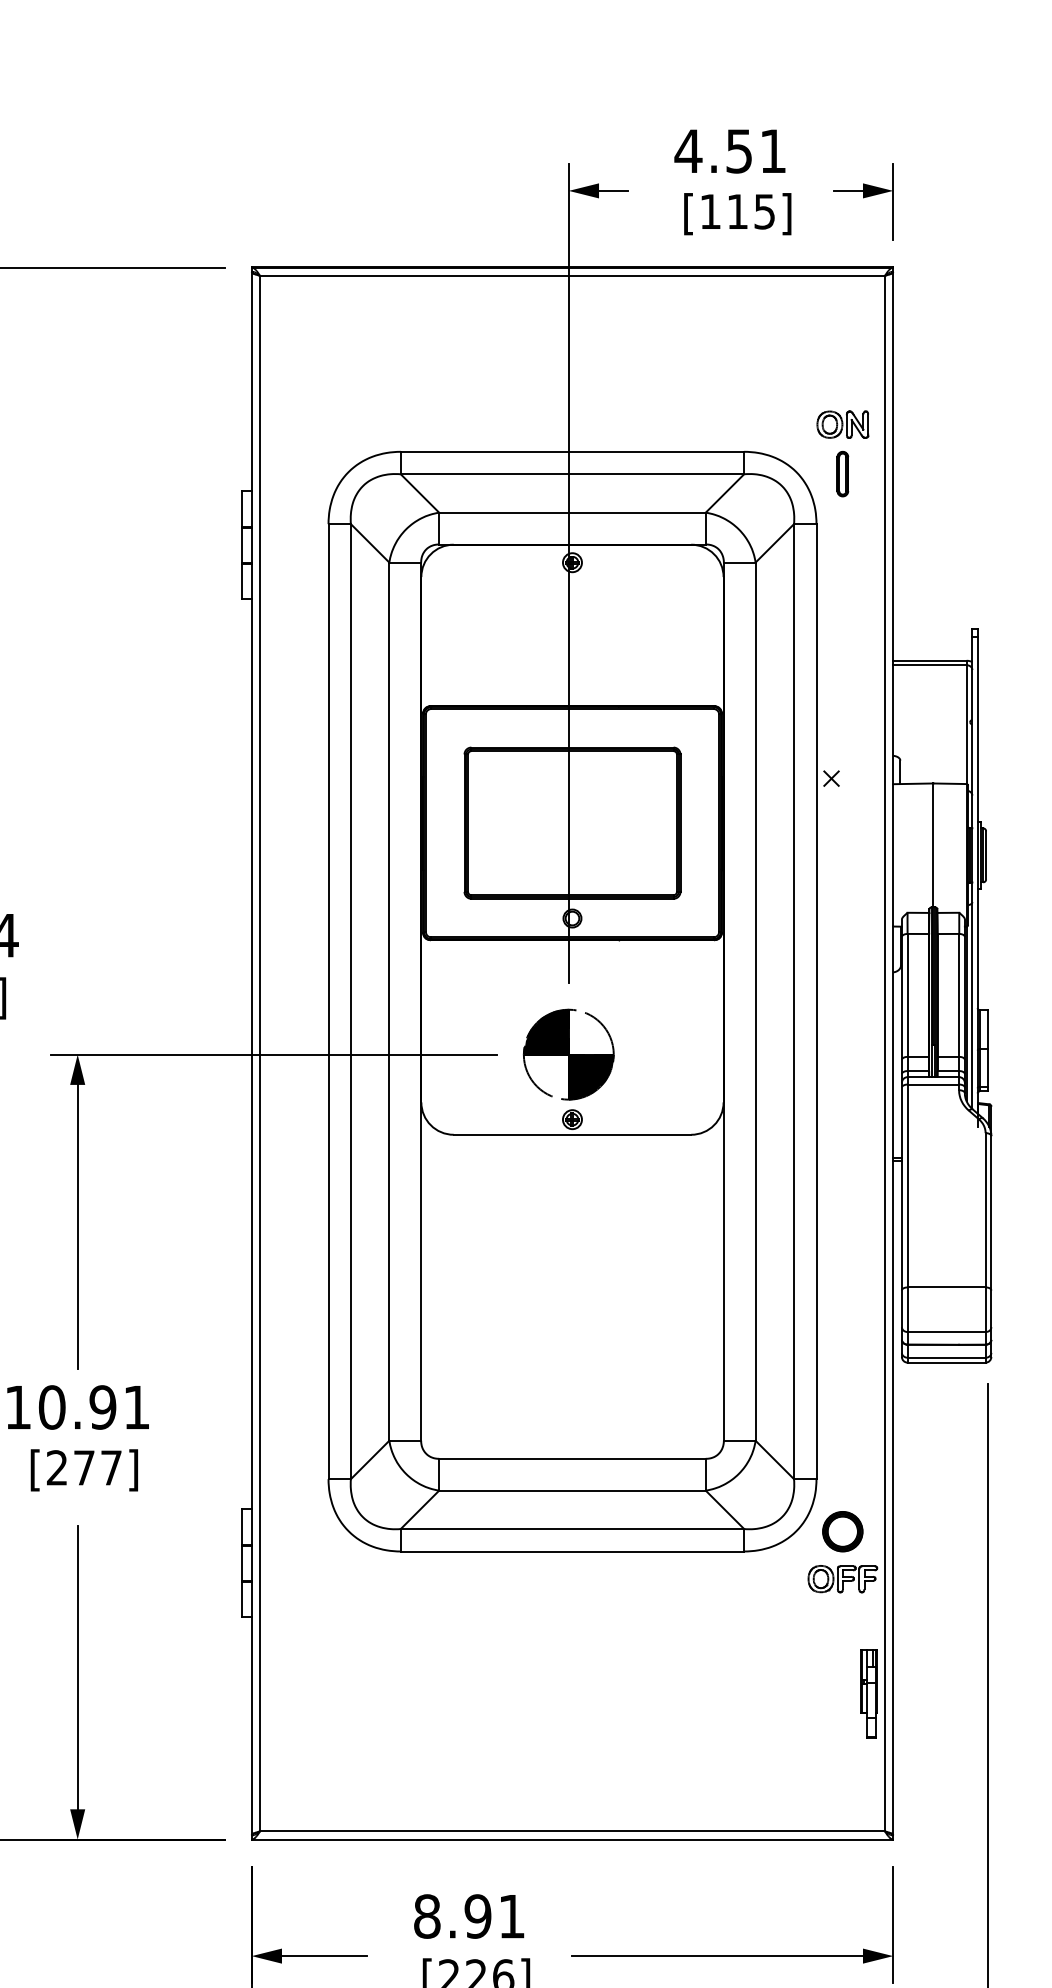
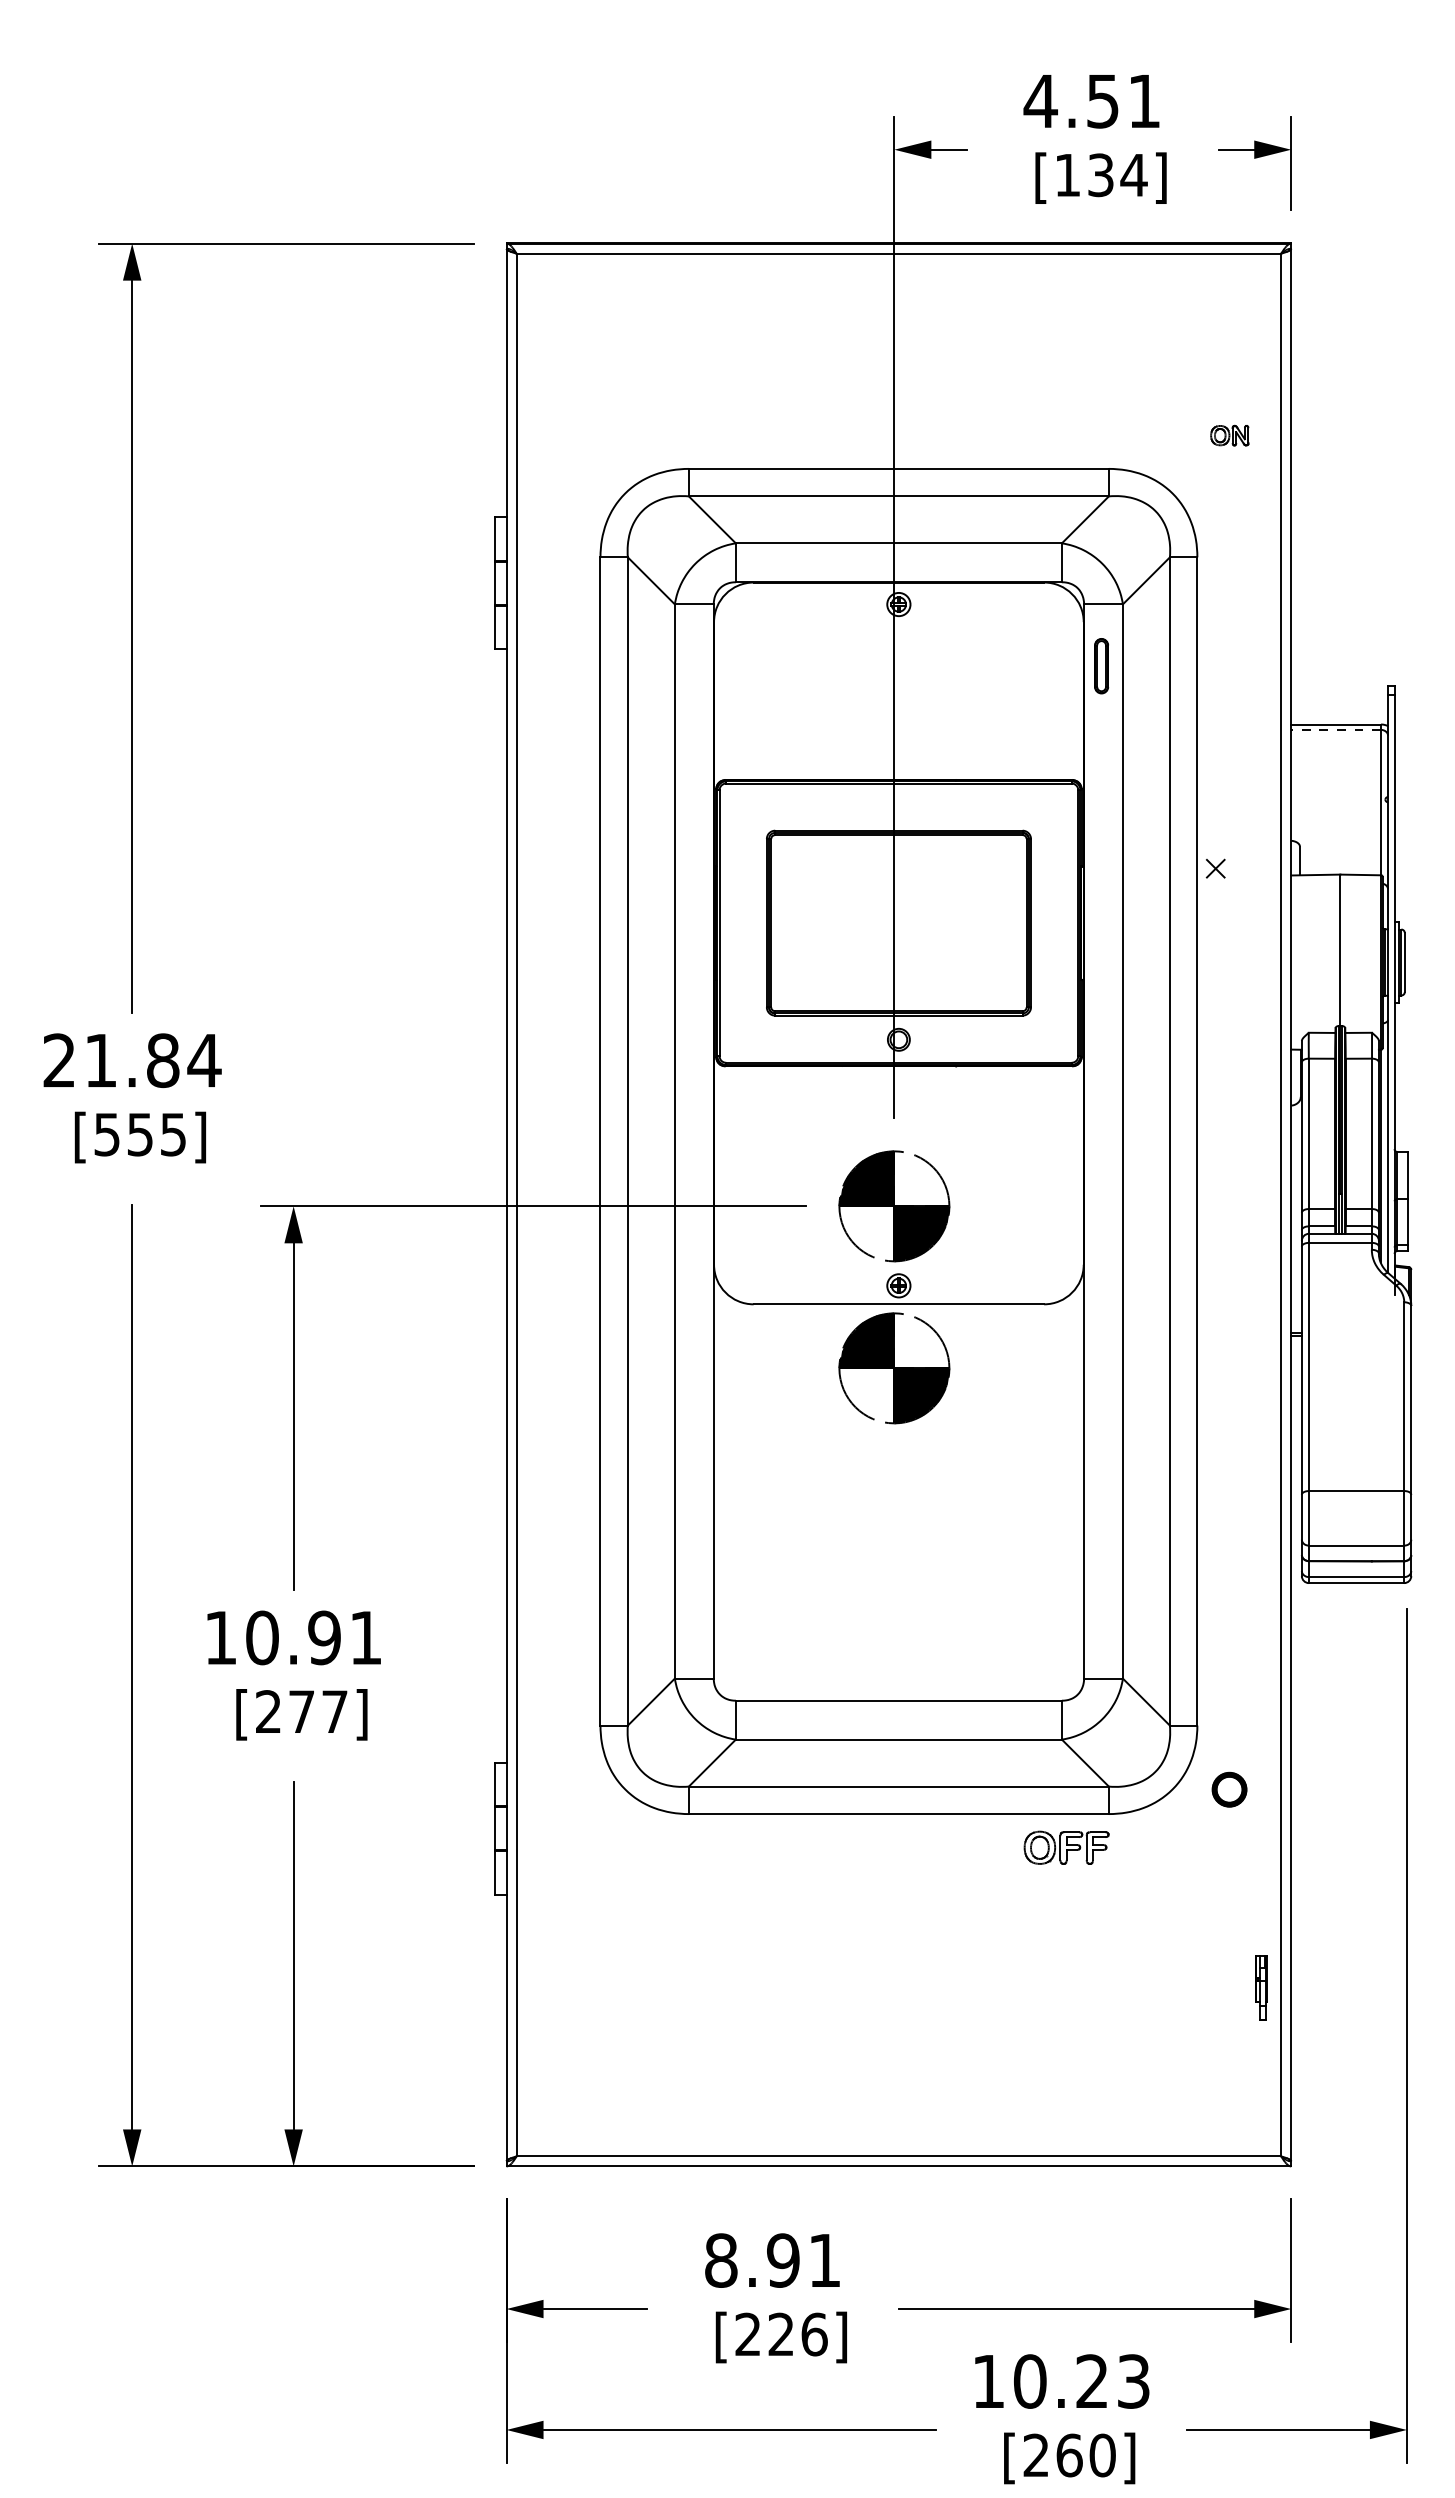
text: (751, 211) -> (1117, 175), [115] -> [134]
part: (842, 424) -> (1229, 435), size x0.6
part: (842, 474) -> (1101, 666), moved
line: (930, 664) -> (1336, 729), solid -> dashed
part: (568, 1187) -> (894, 1368), added
part: (842, 1531) -> (1229, 1789), size x0.7
part: (842, 1578) -> (1066, 1847), moved
part: (868, 1693) -> (1261, 1987), size x0.6

